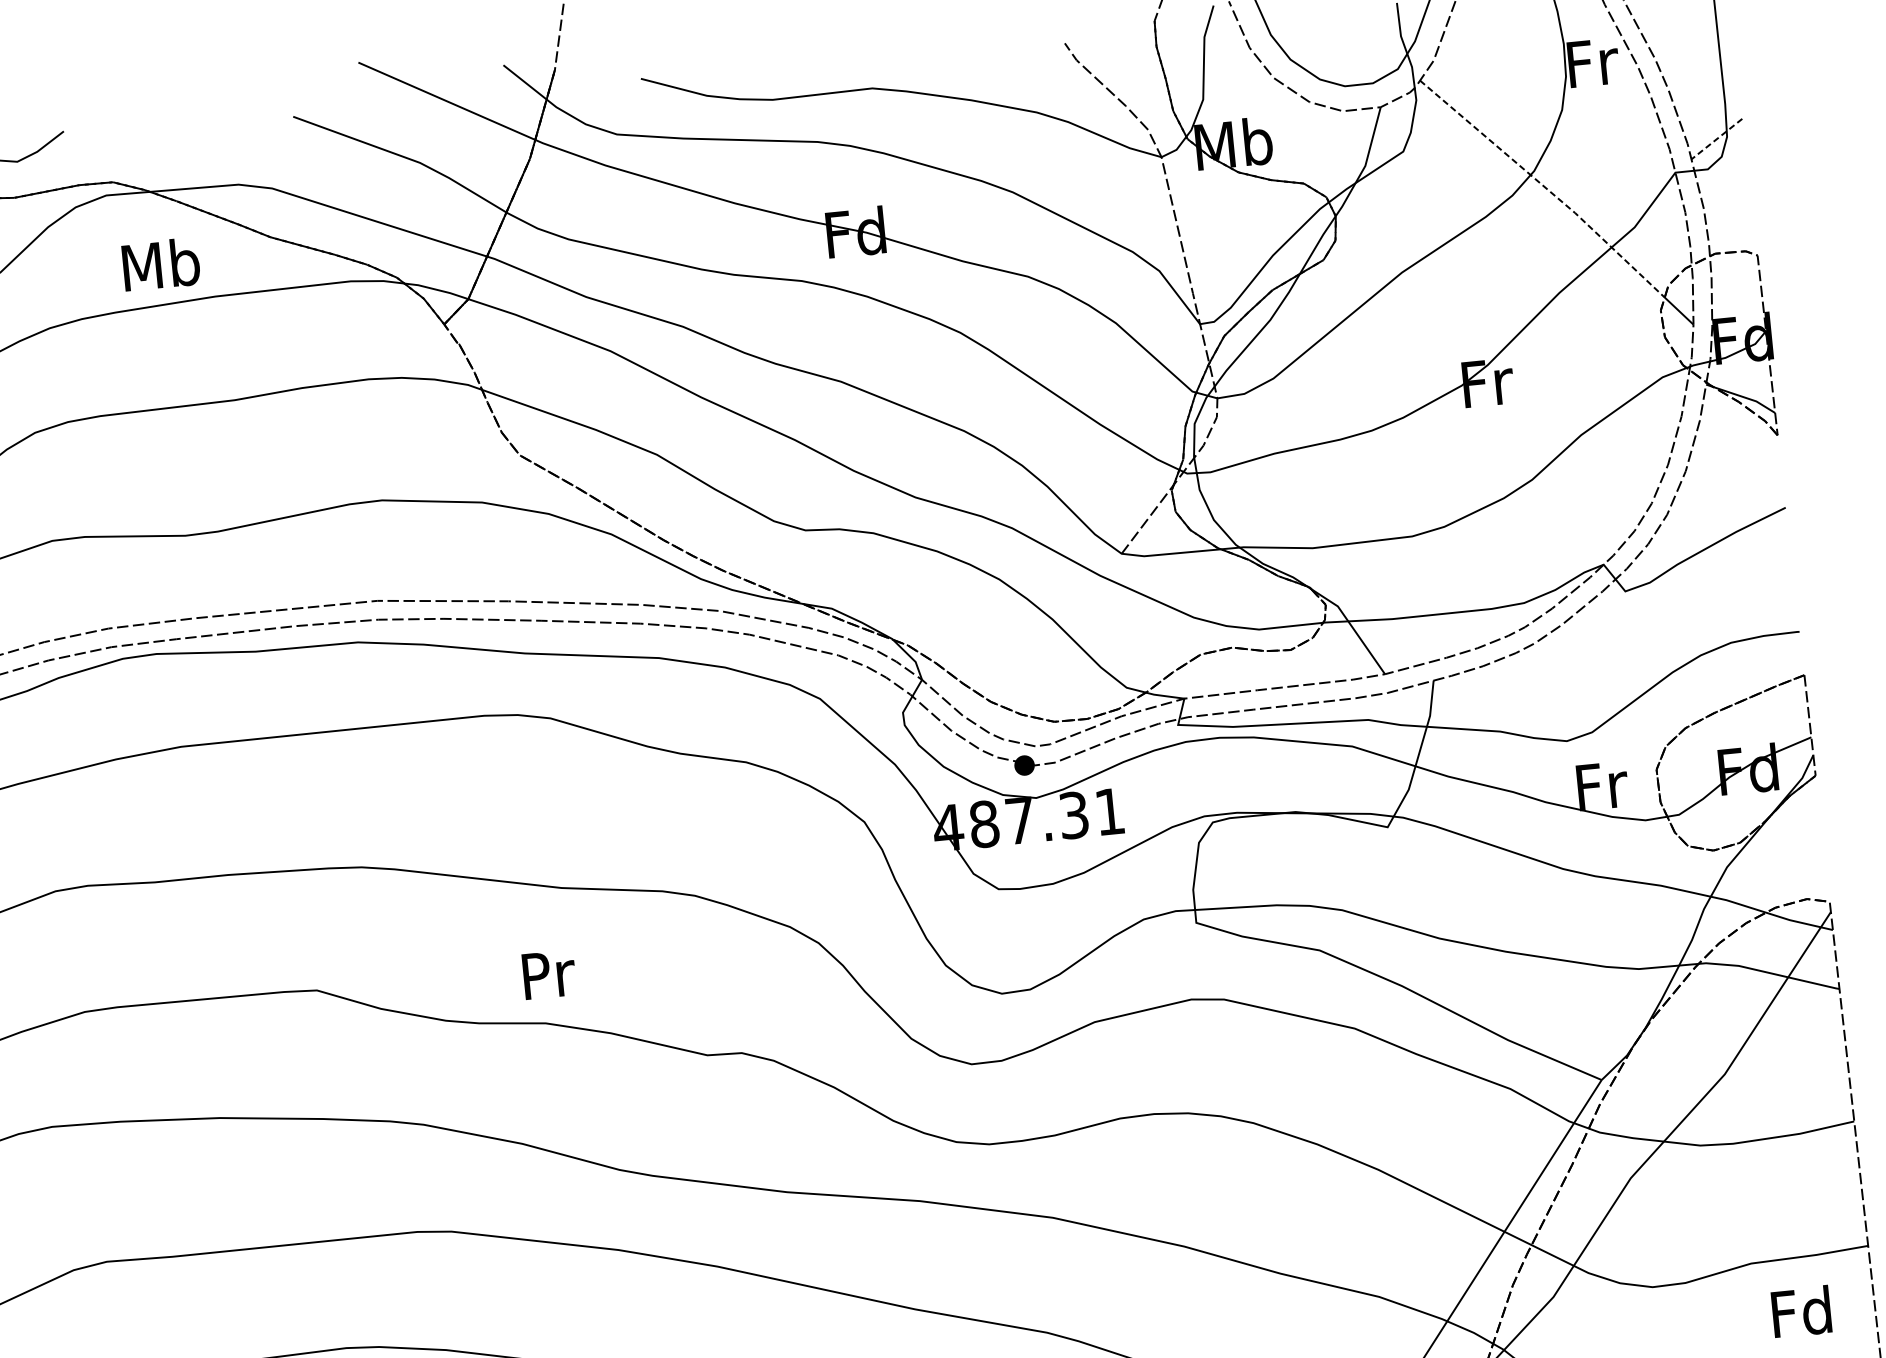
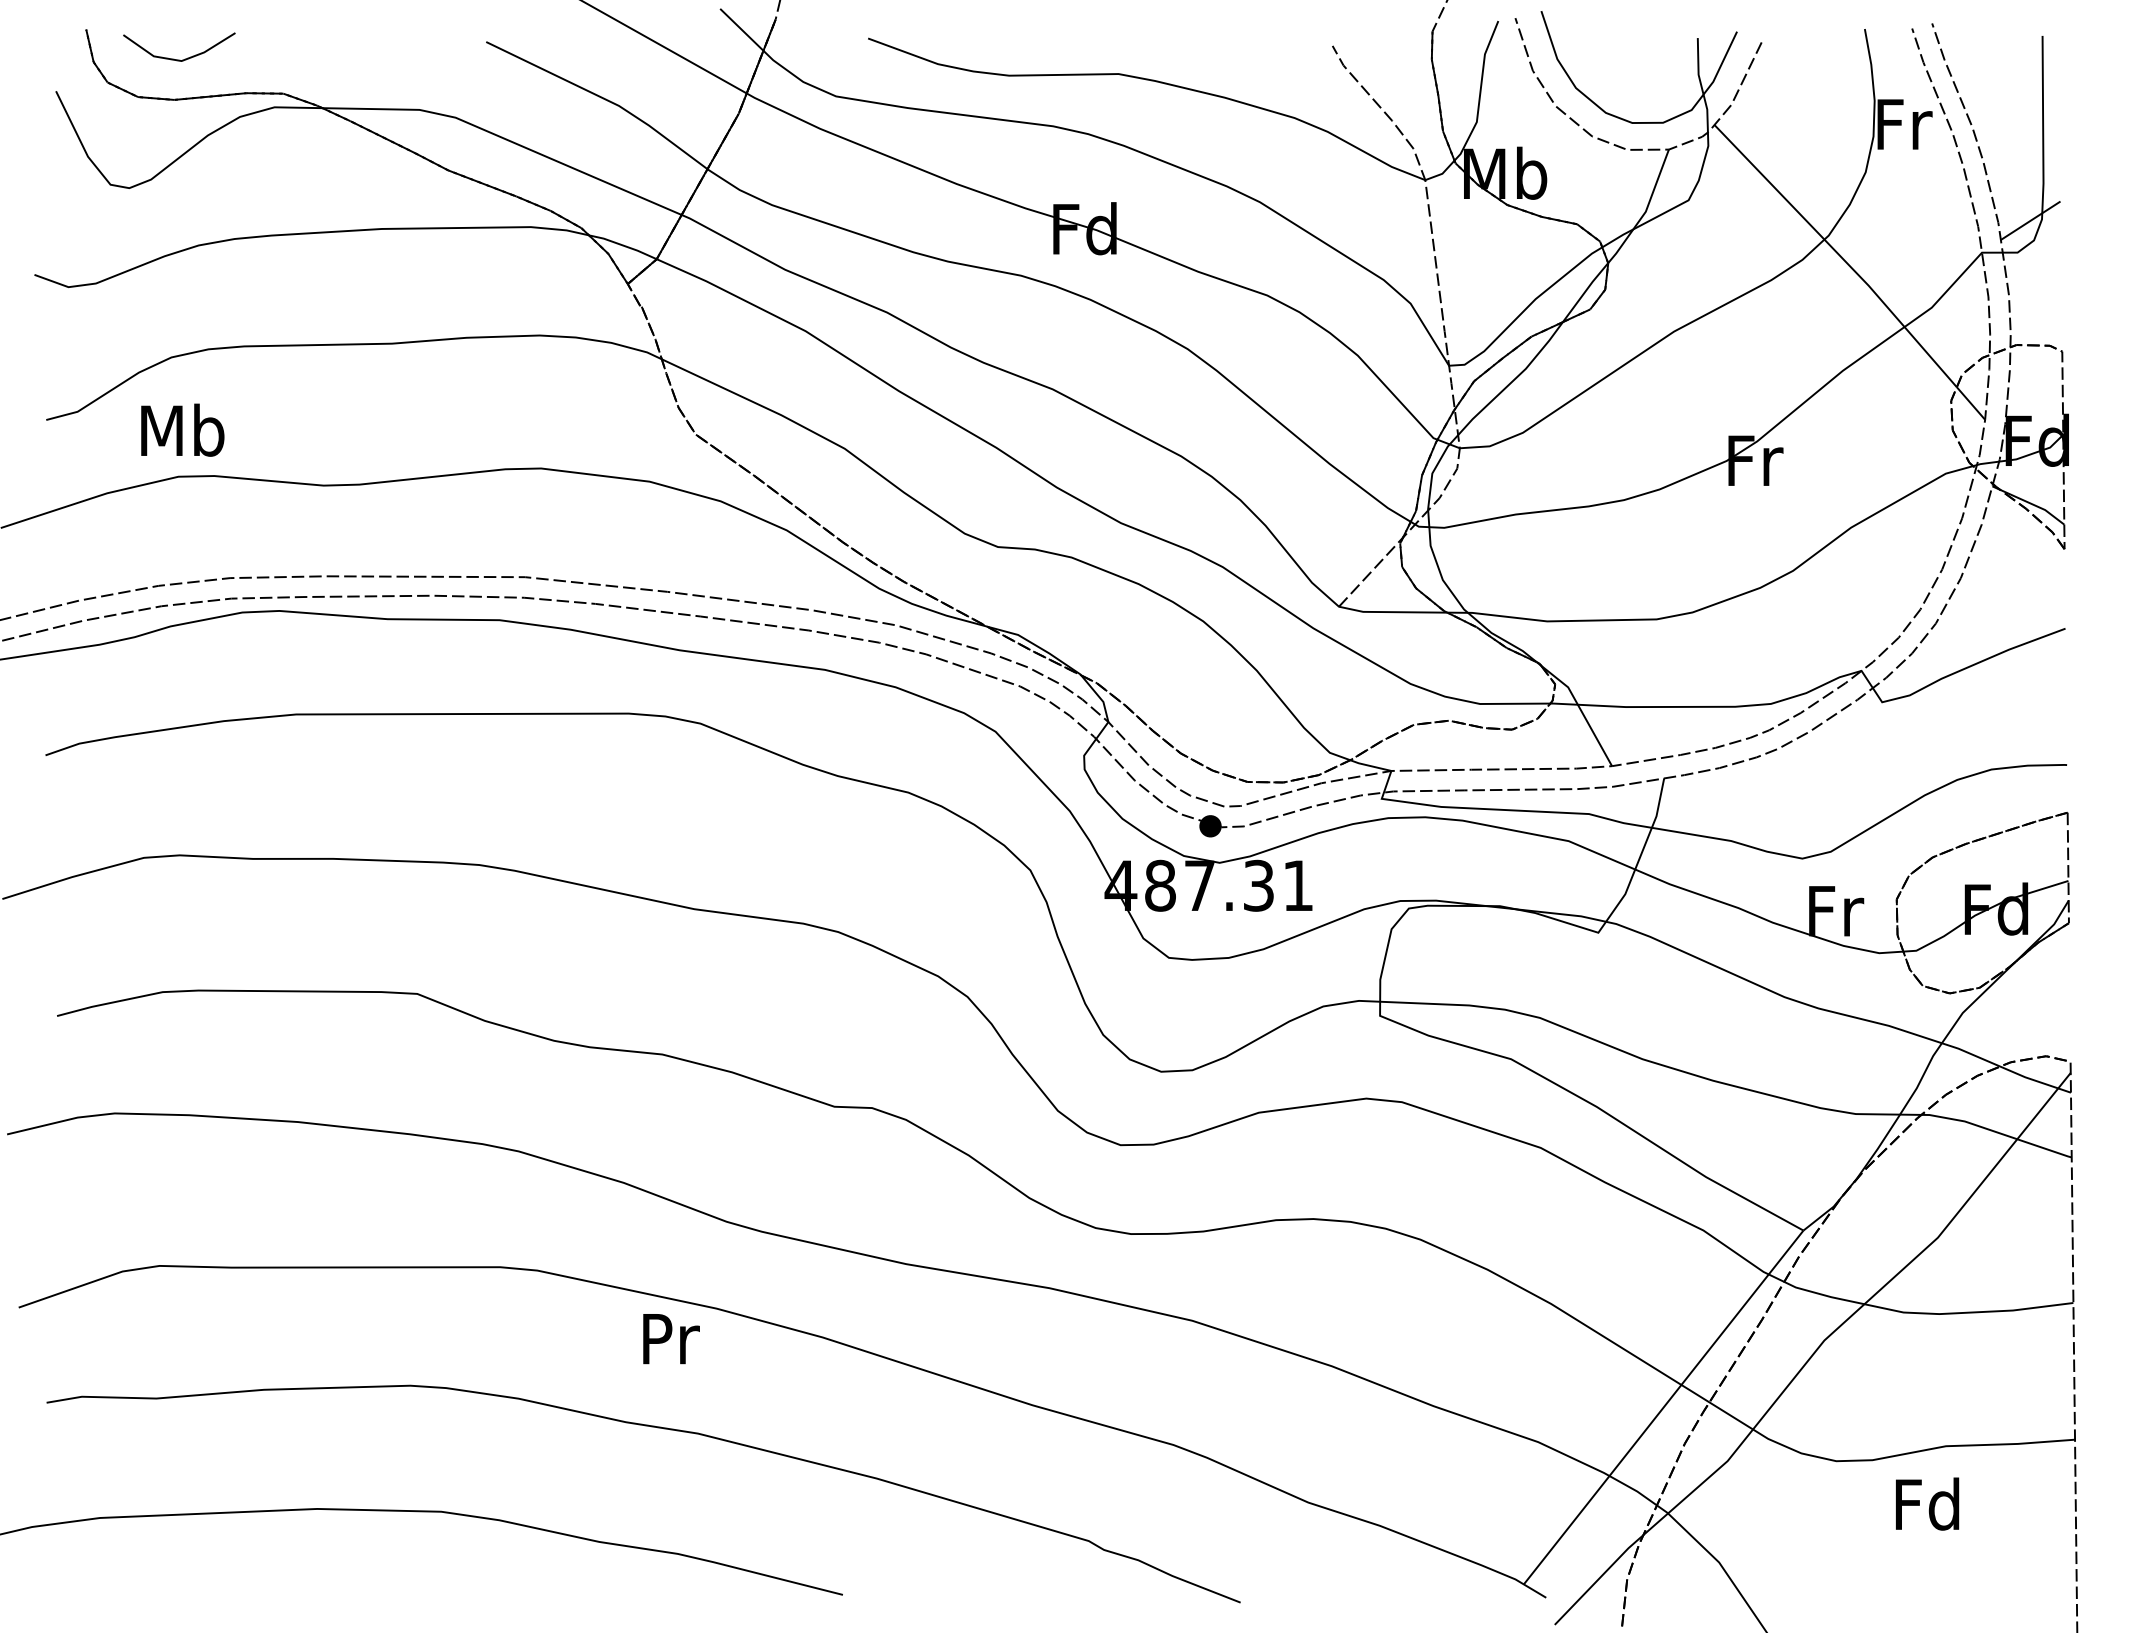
line: (1716, 139) -> (2030, 221), dashed -> solid
line: (1544, 187) -> (1838, 254), dashed -> solid
text: (160, 263) -> (182, 429), moved
text: (549, 975) -> (671, 1339), moved
text: (1801, 1311) -> (1927, 1503), moved

